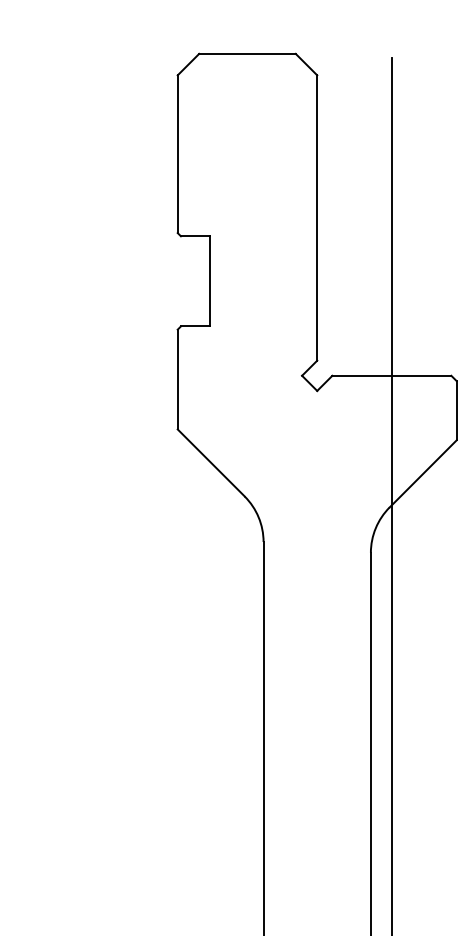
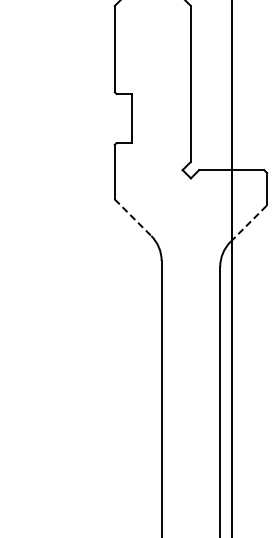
line: (212, 462) -> (133, 217), solid -> dashed
line: (422, 473) -> (248, 223), solid -> dashed

